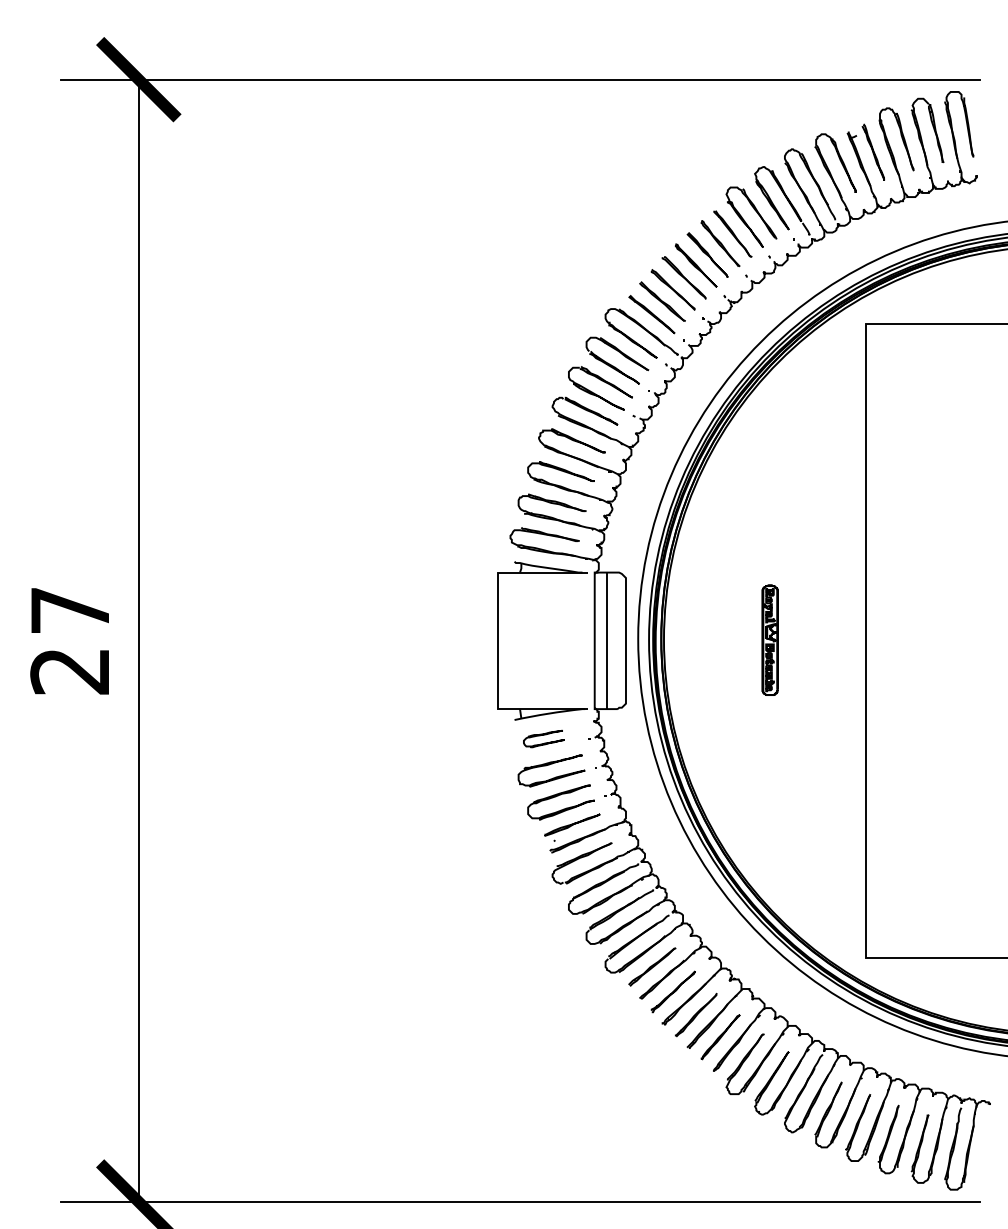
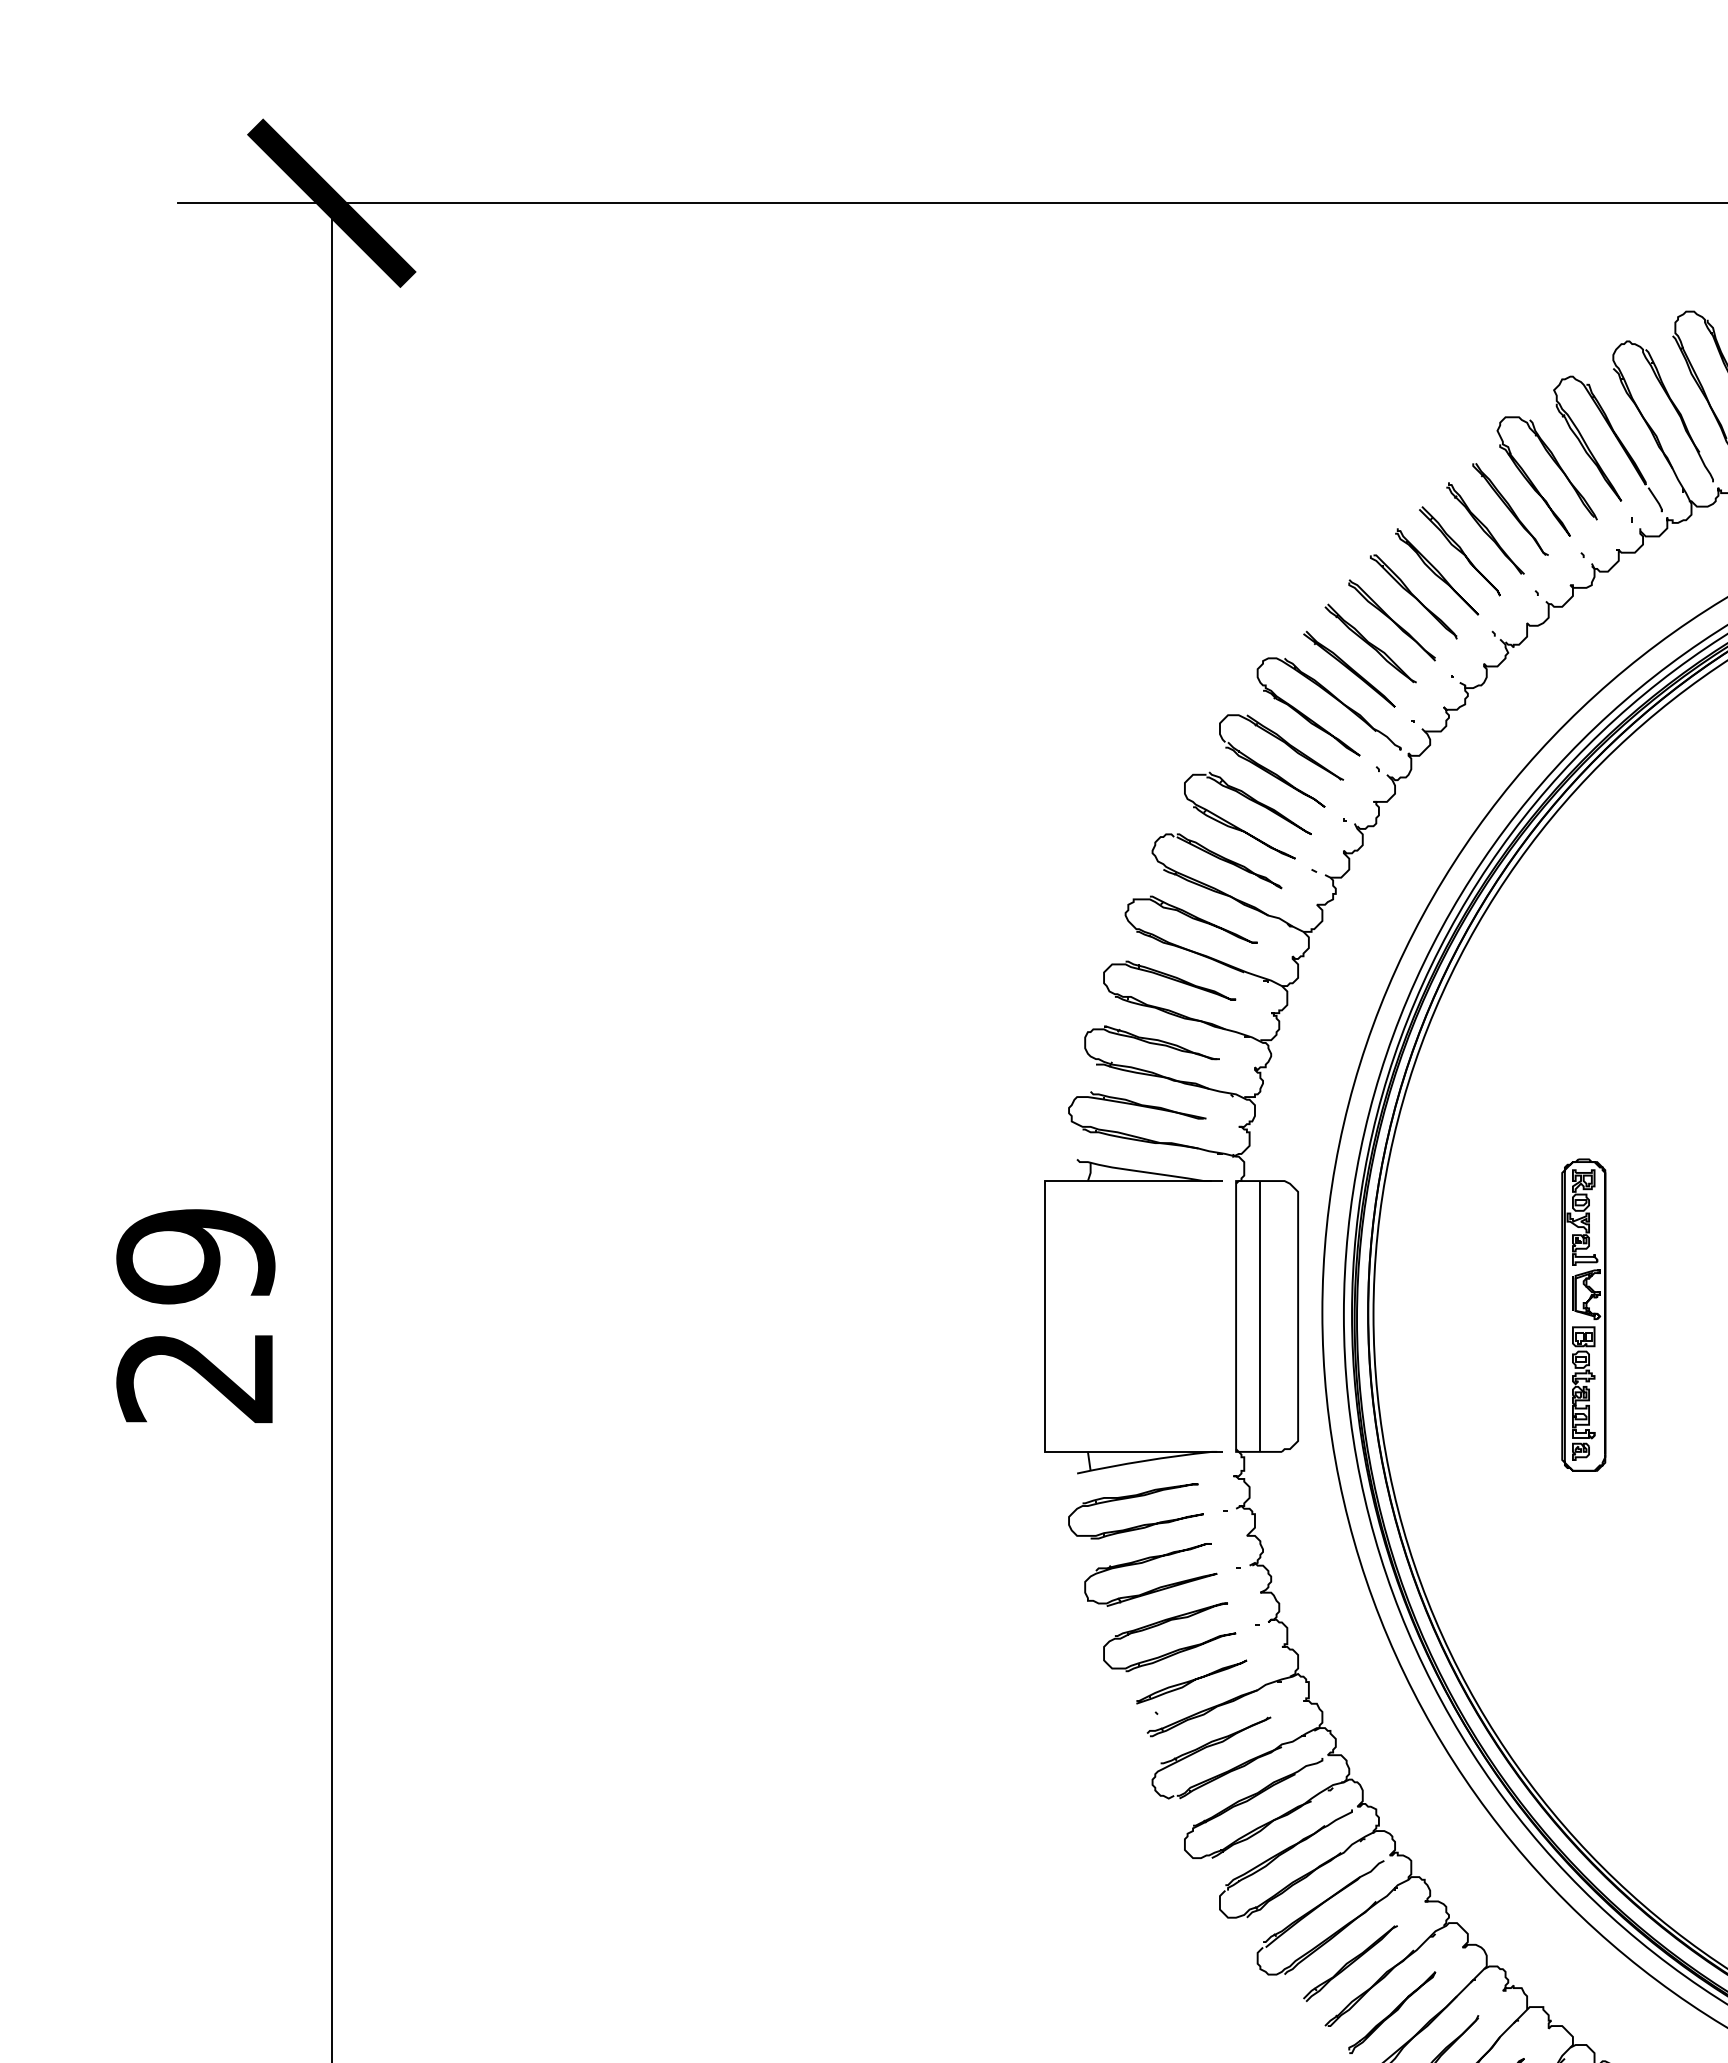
text: (70, 610) -> (196, 1256), 27 -> 29
part: (769, 639) -> (1582, 1313), size x1.43
part: (543, 738) -> (1134, 1510), size x1.67

